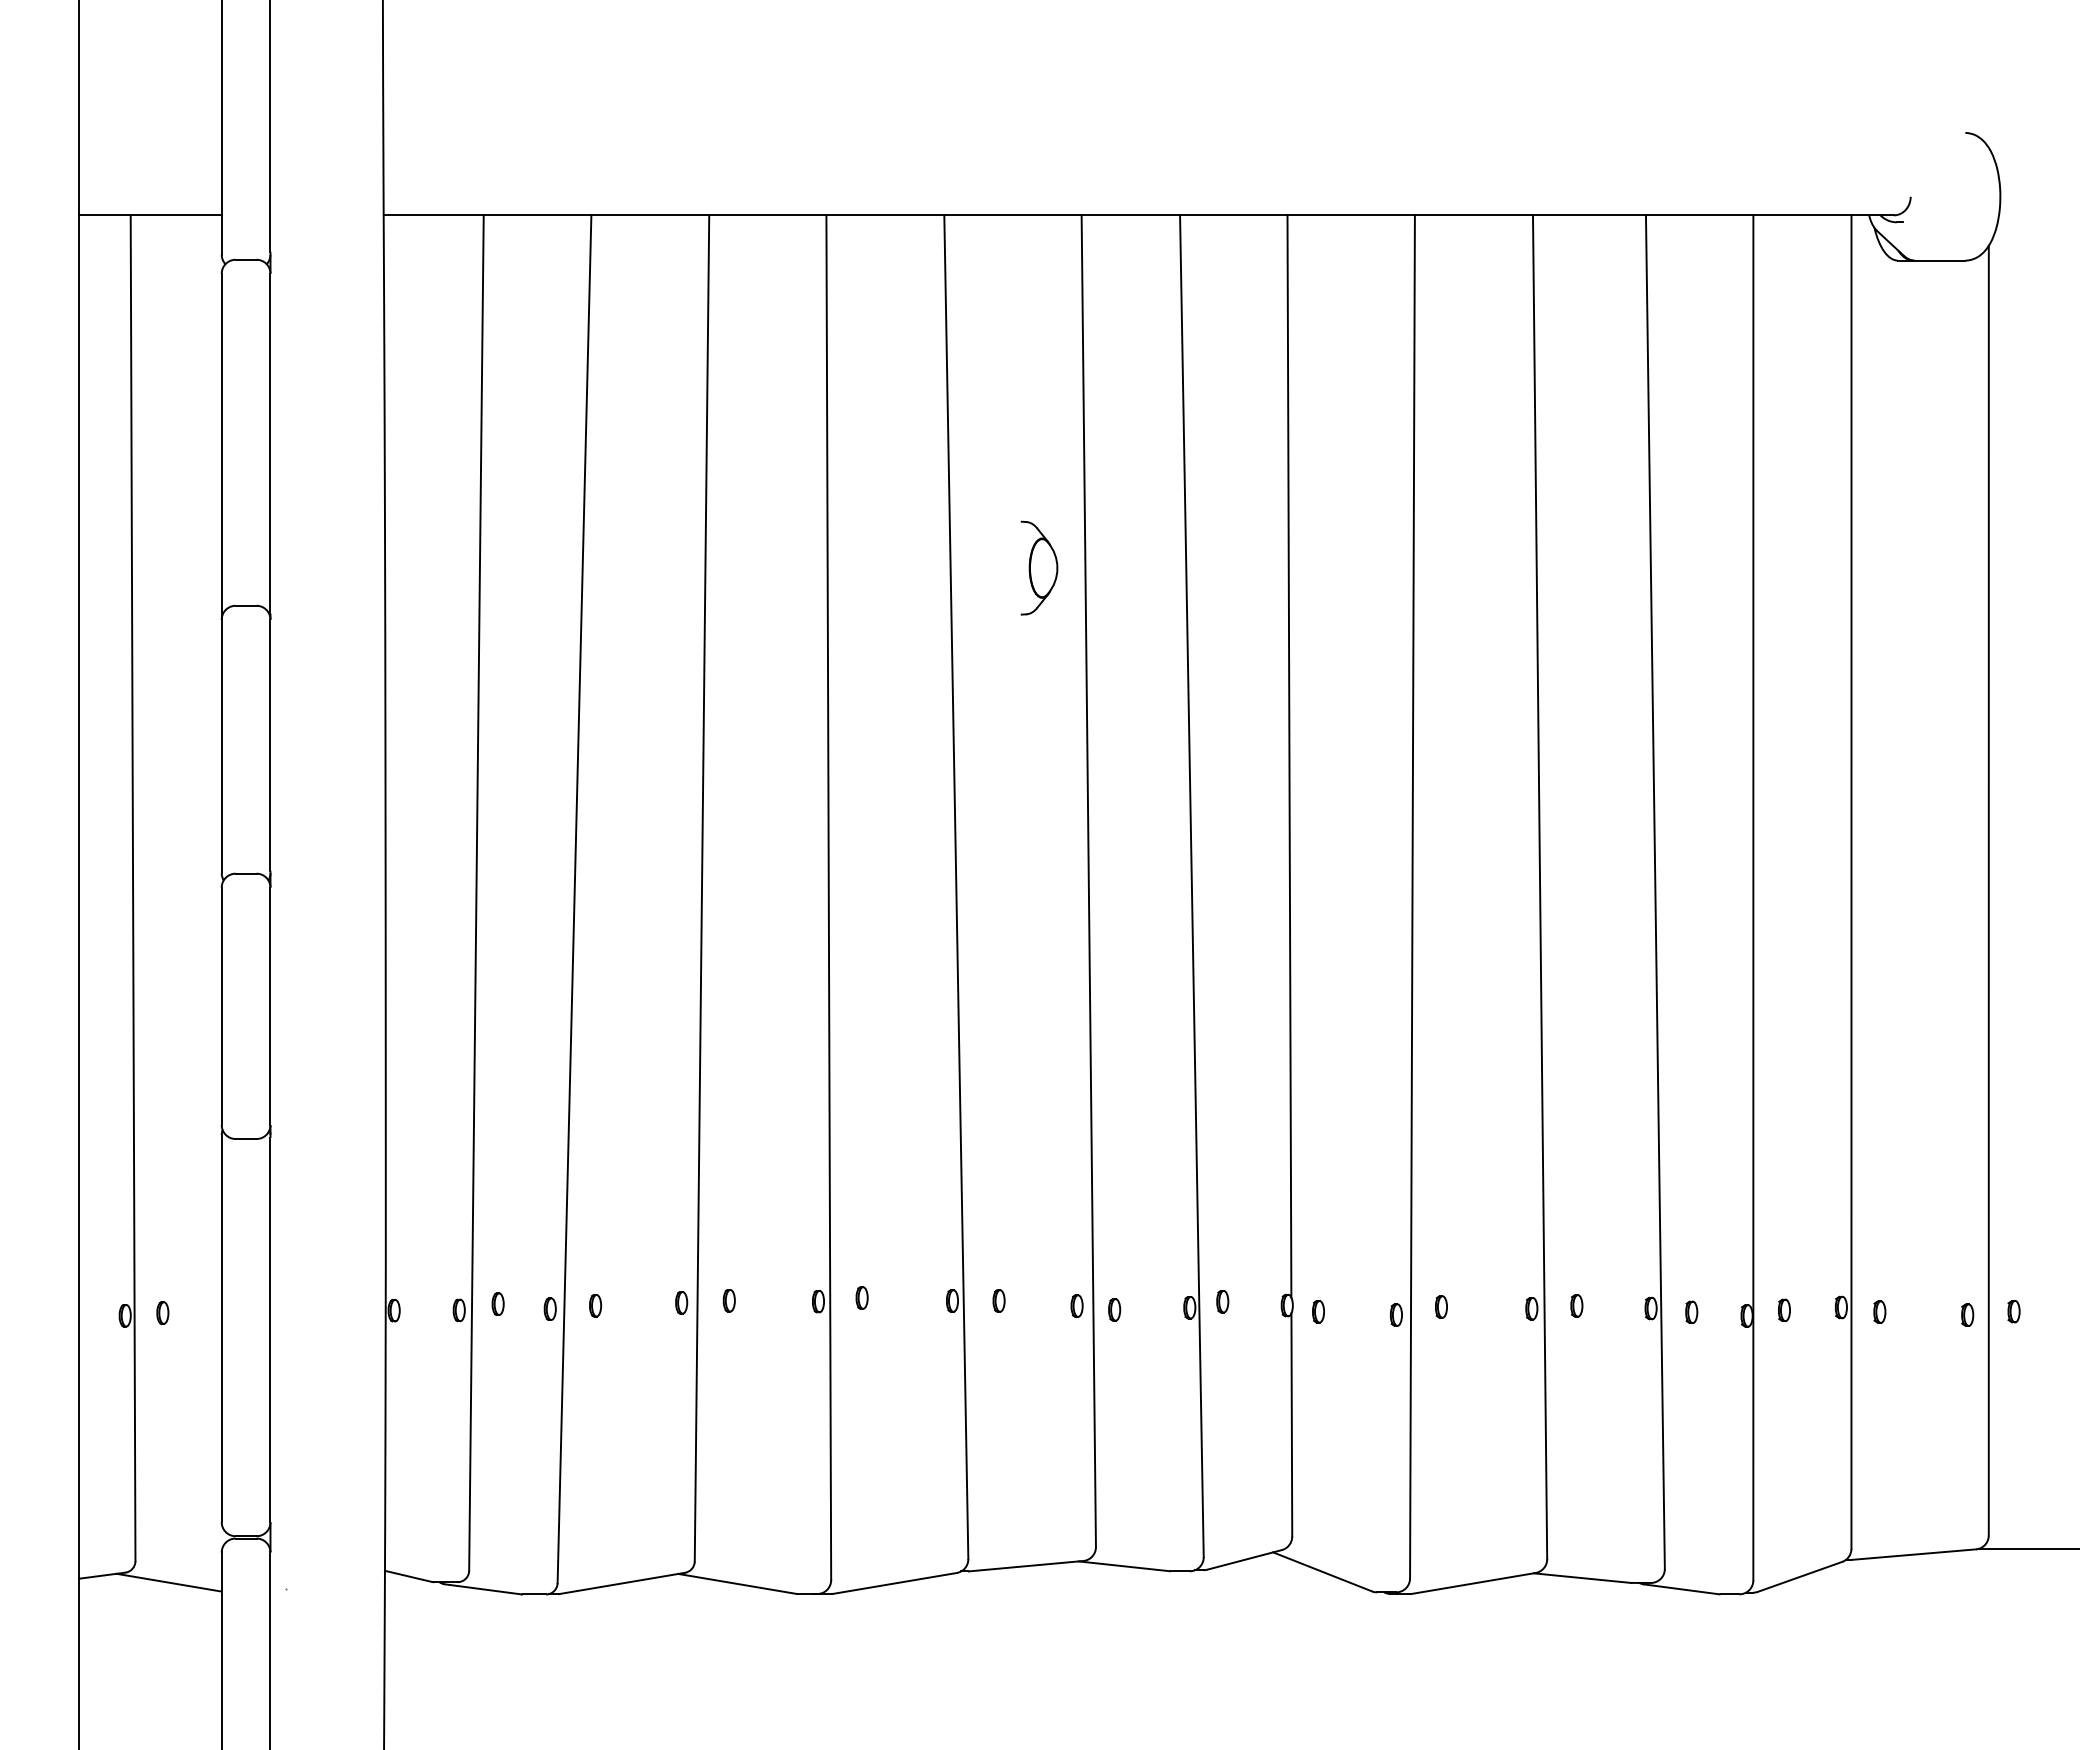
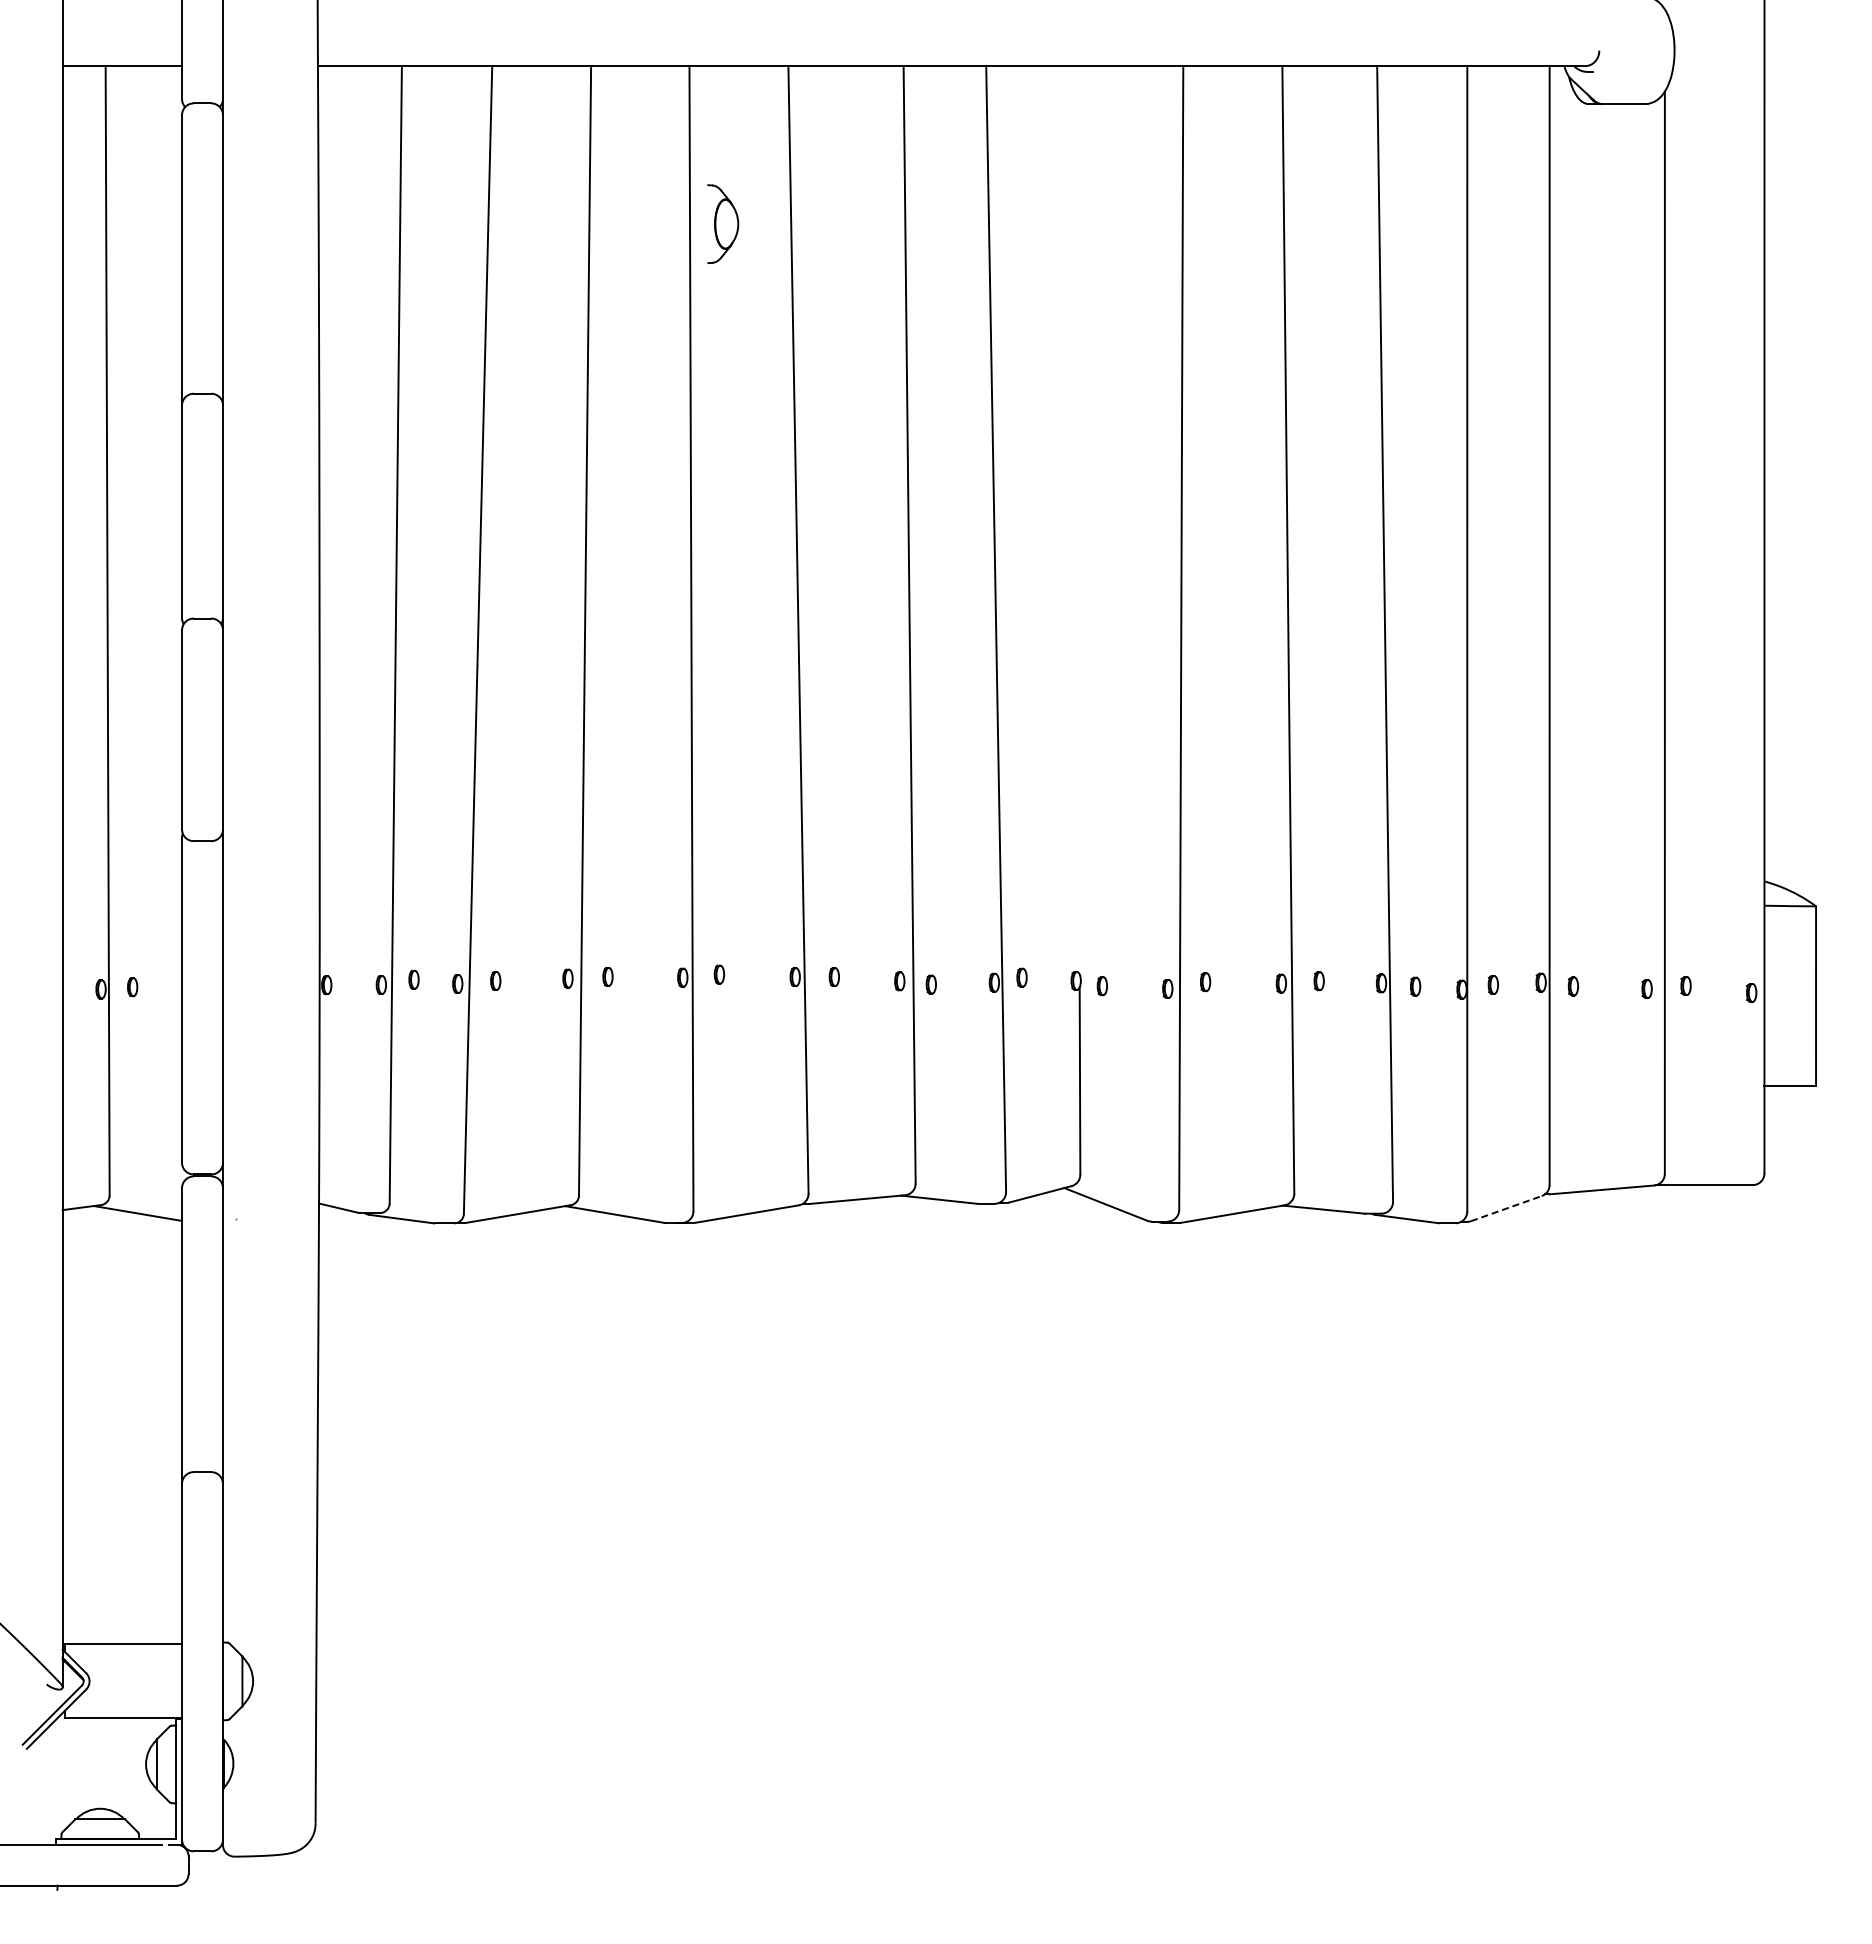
part: (1039, 567) -> (723, 223), moved
line: (1288, 756) -> (1077, 520), removed
line: (1800, 1576) -> (1506, 1208), solid -> dashed

